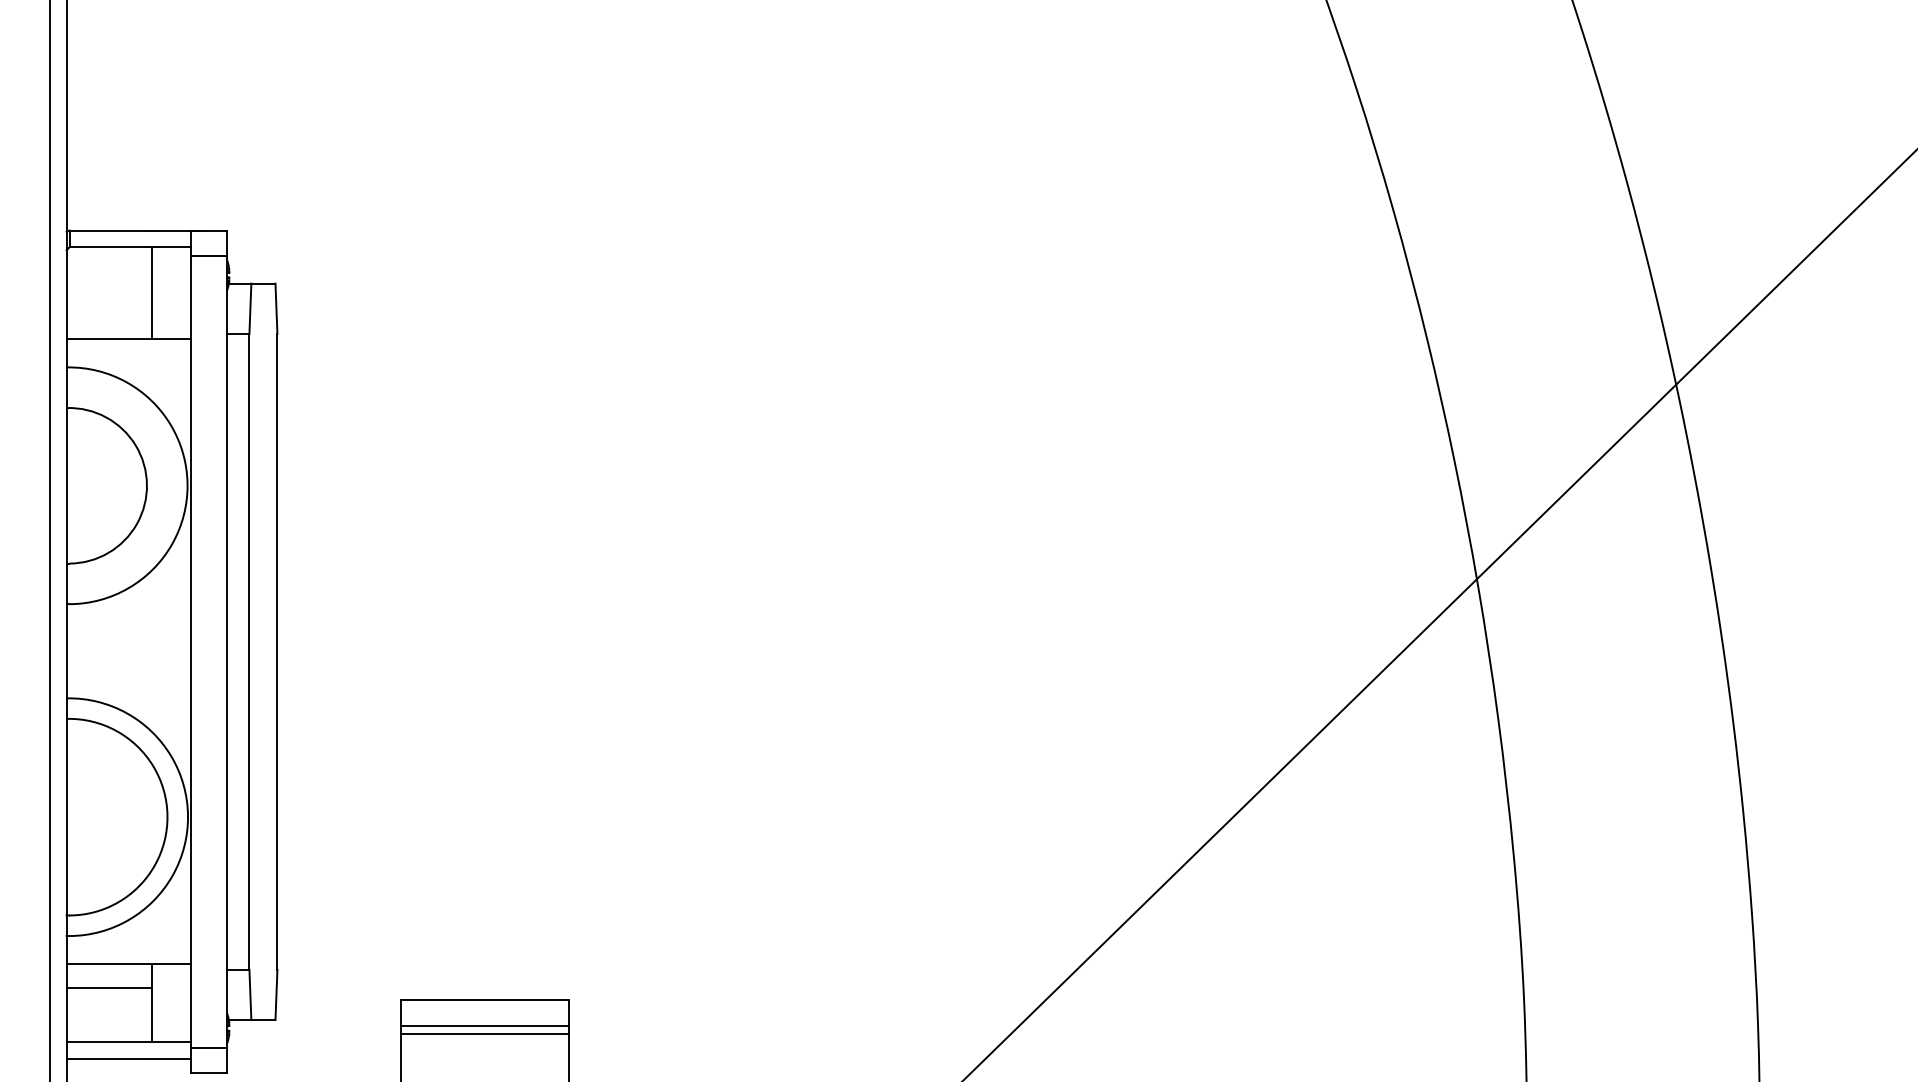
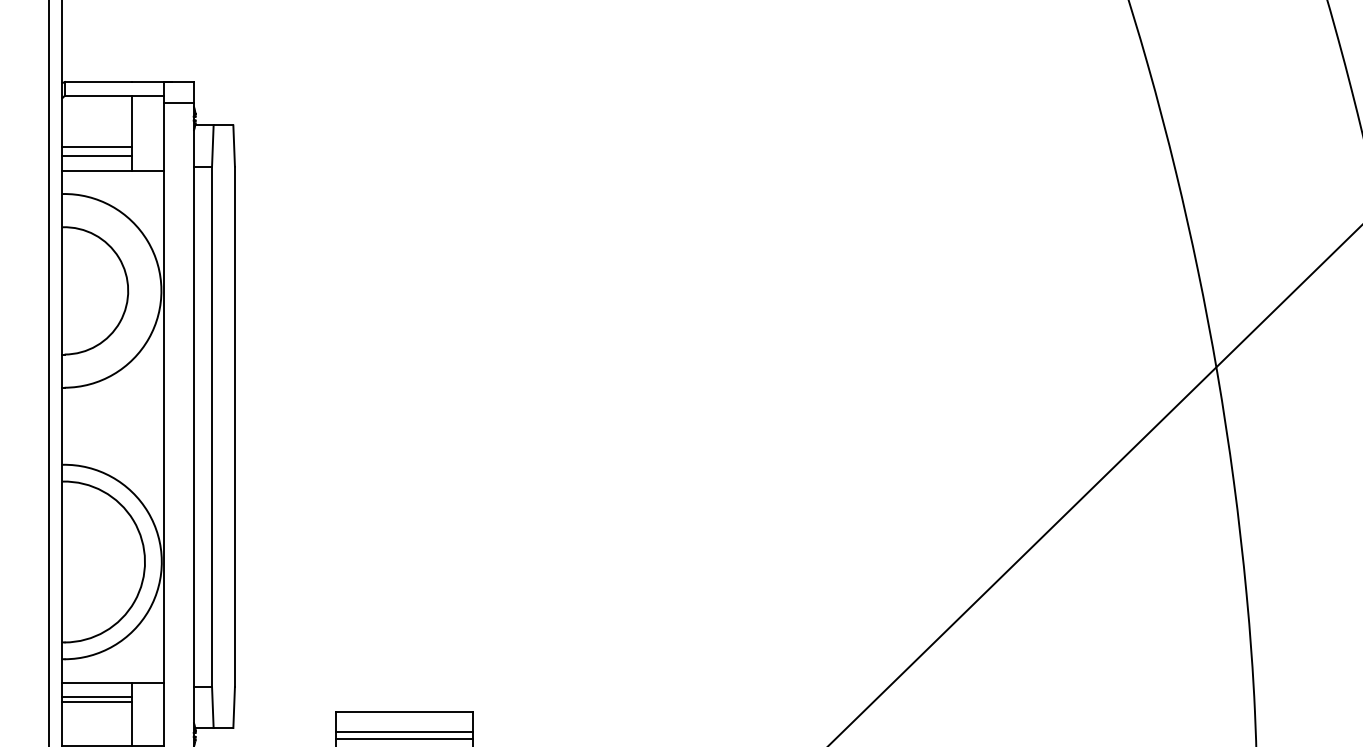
line: (108, 309) -> (96, 146), added
line: (108, 321) -> (96, 156), added
line: (108, 982) -> (96, 697), added

